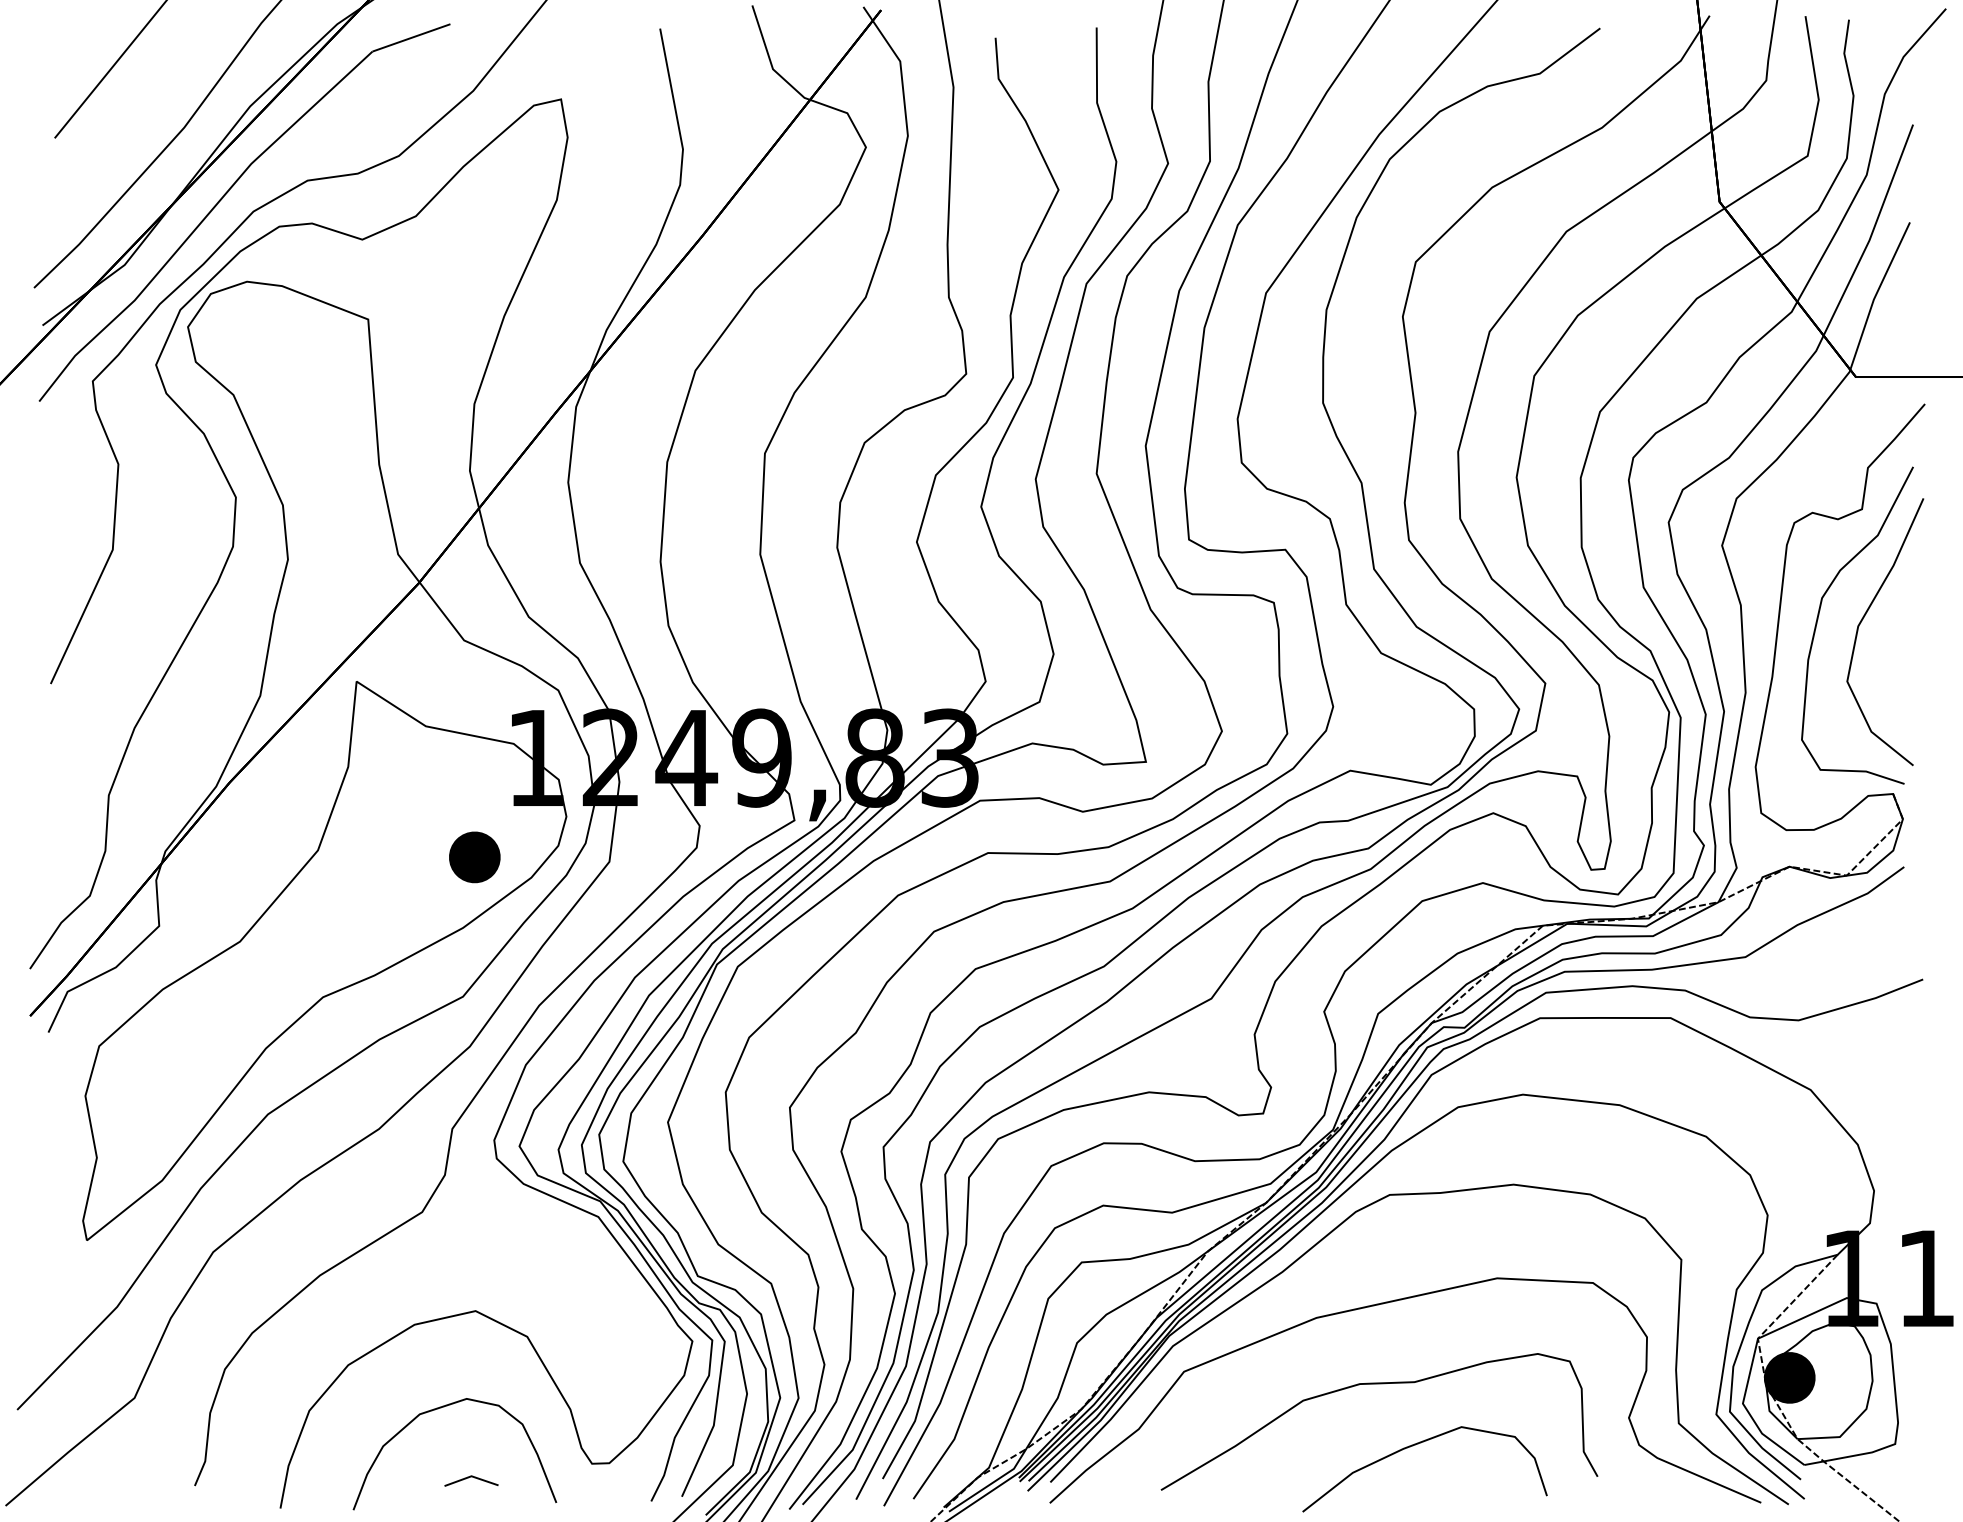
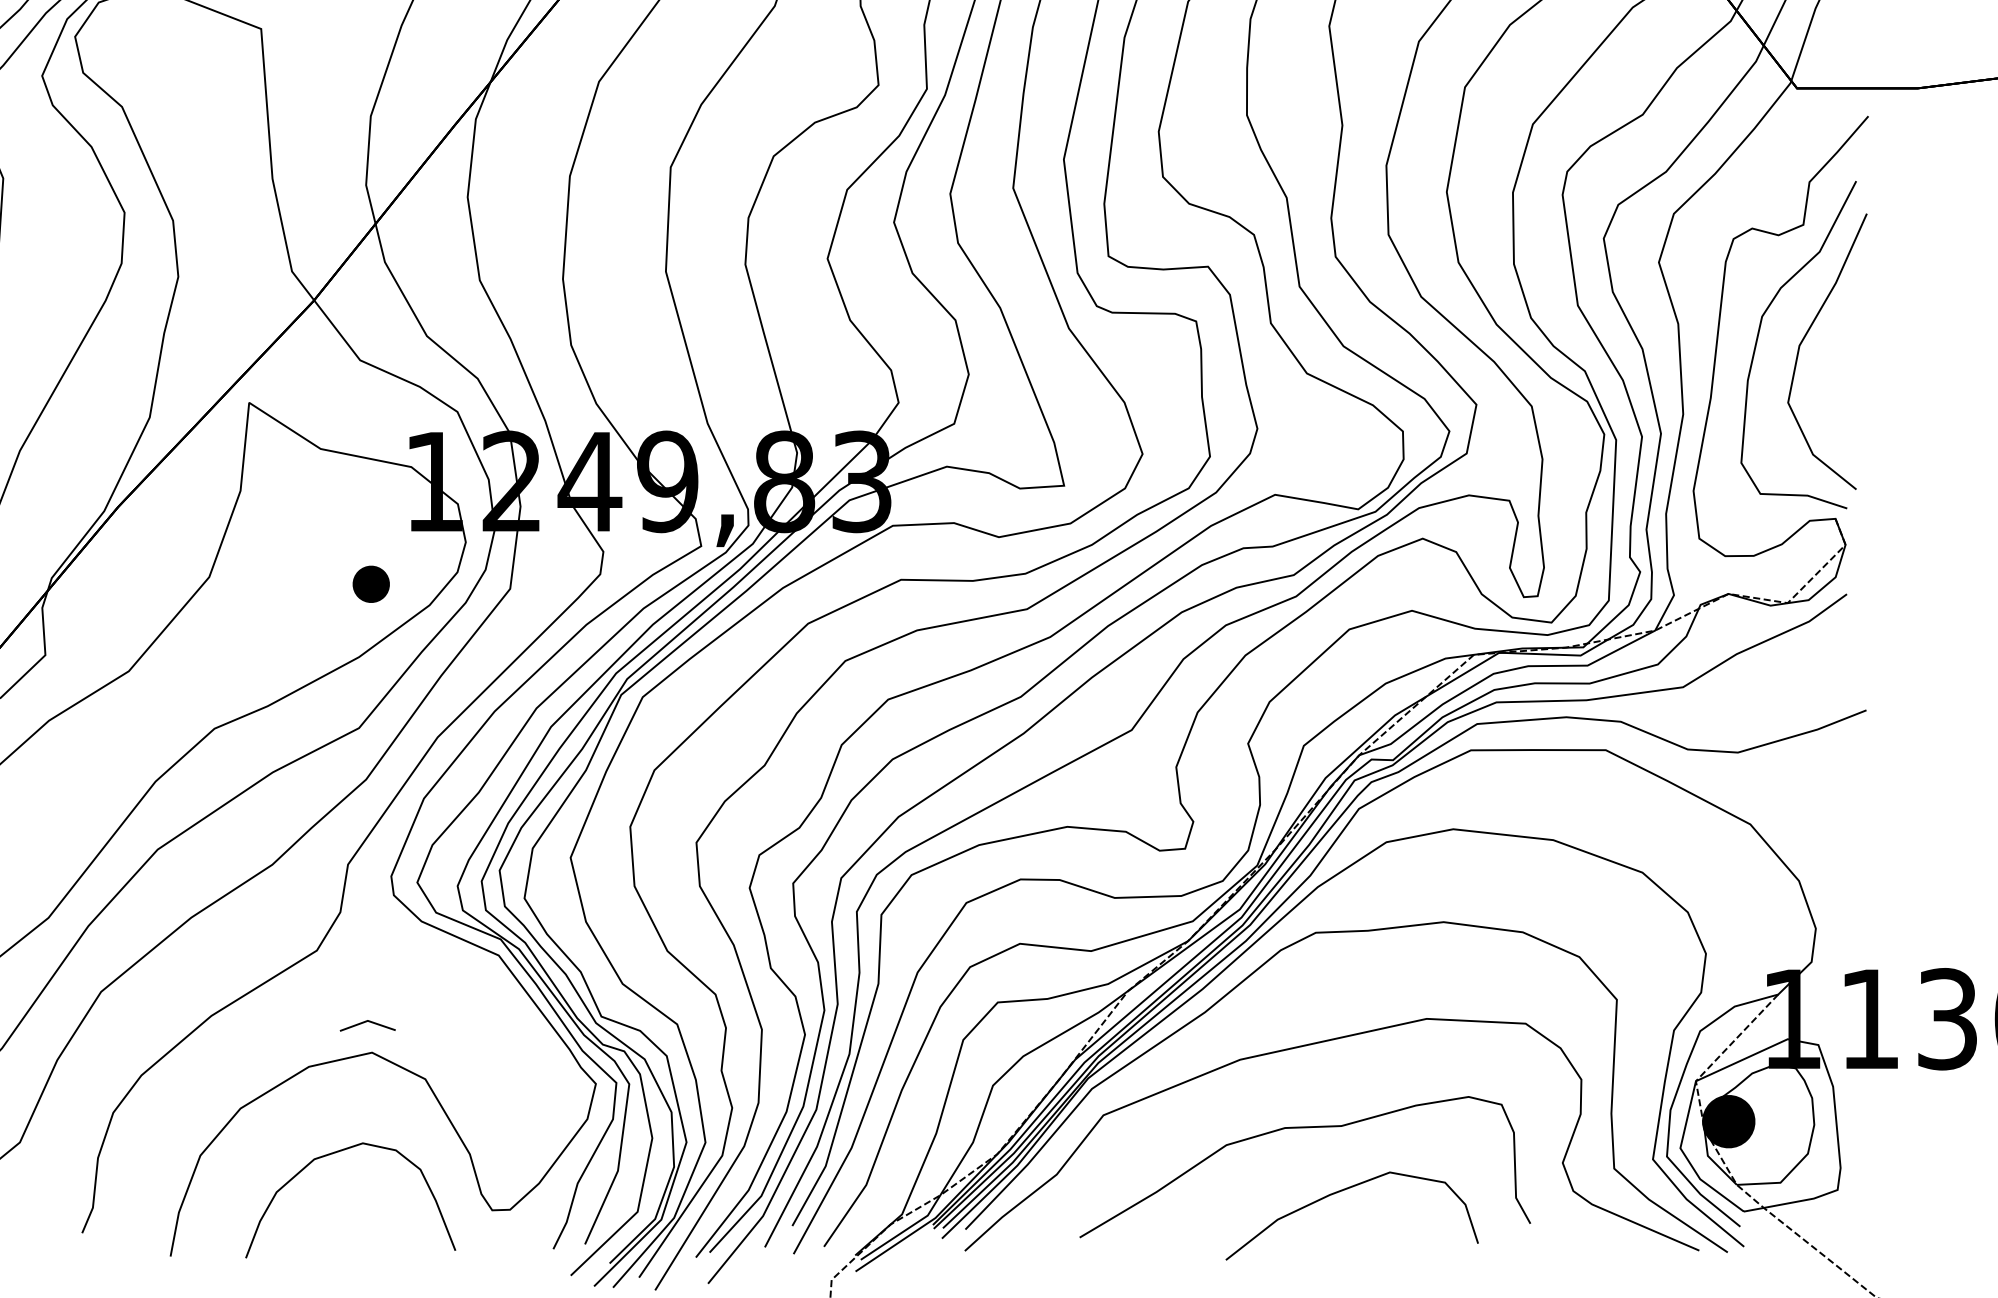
part: (474, 857) -> (370, 584), size x0.7
line: (471, 1477) -> (367, 1022), moved

